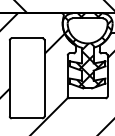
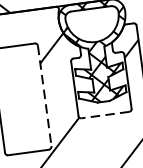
line: (44, 78) -> (44, 96), solid -> dashed
line: (87, 98) -> (105, 115), solid -> dashed

